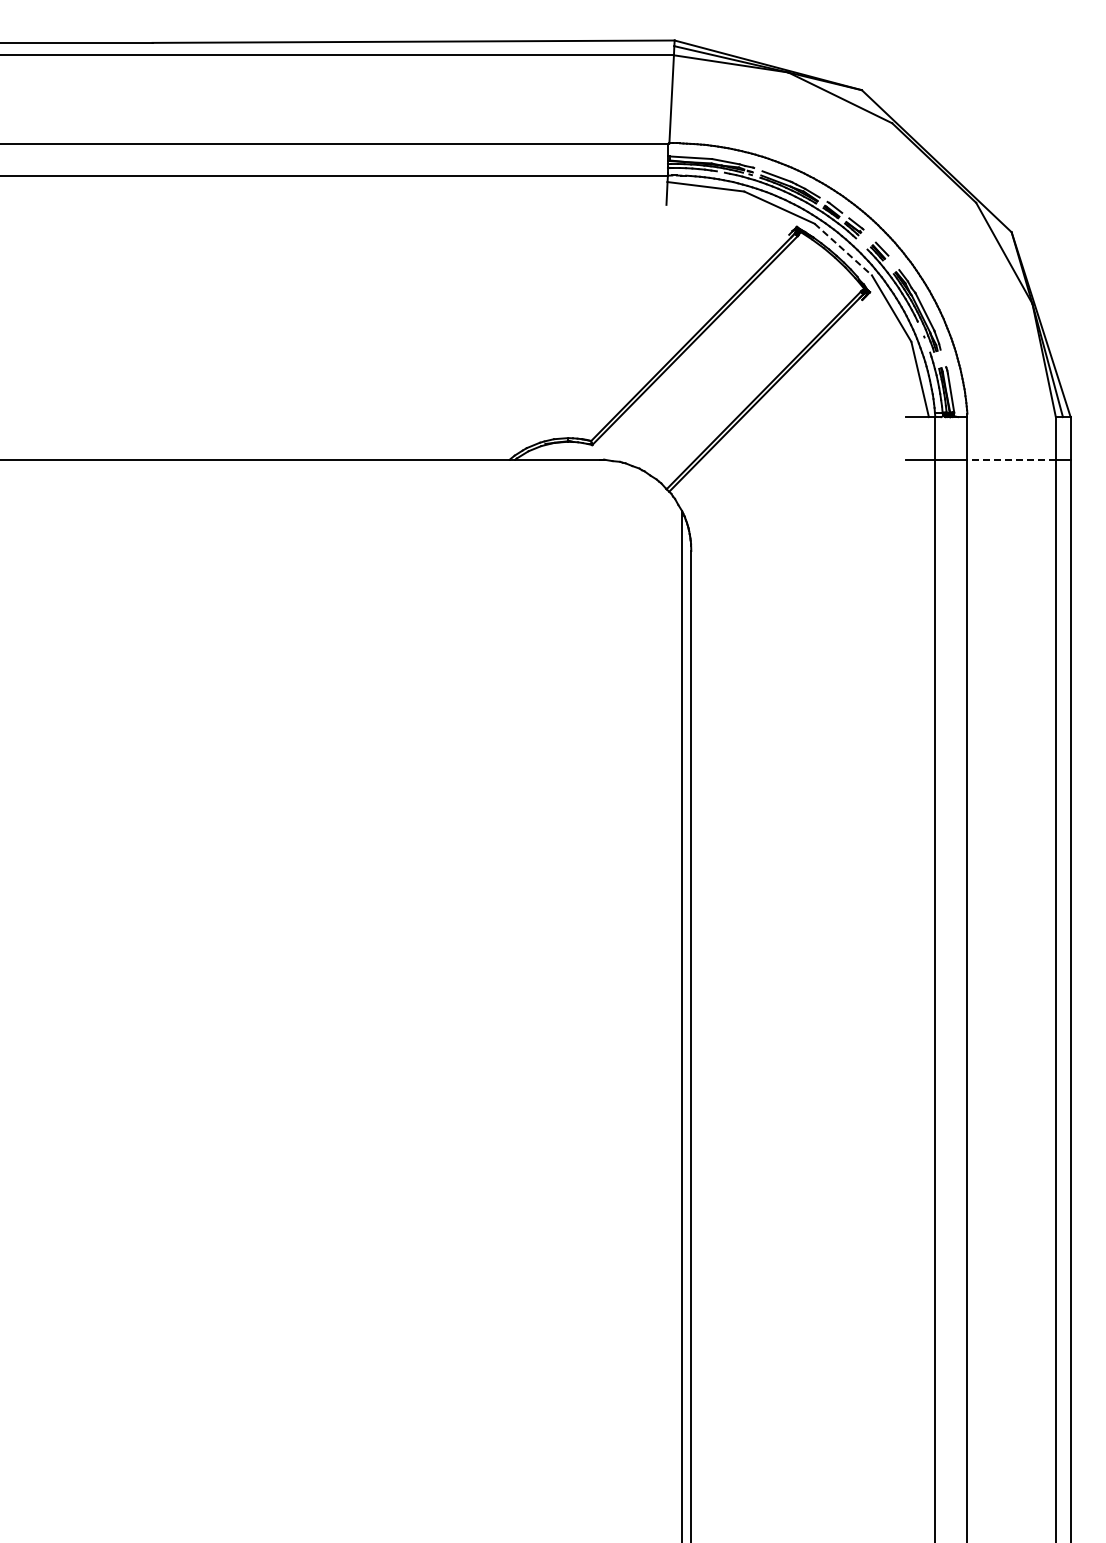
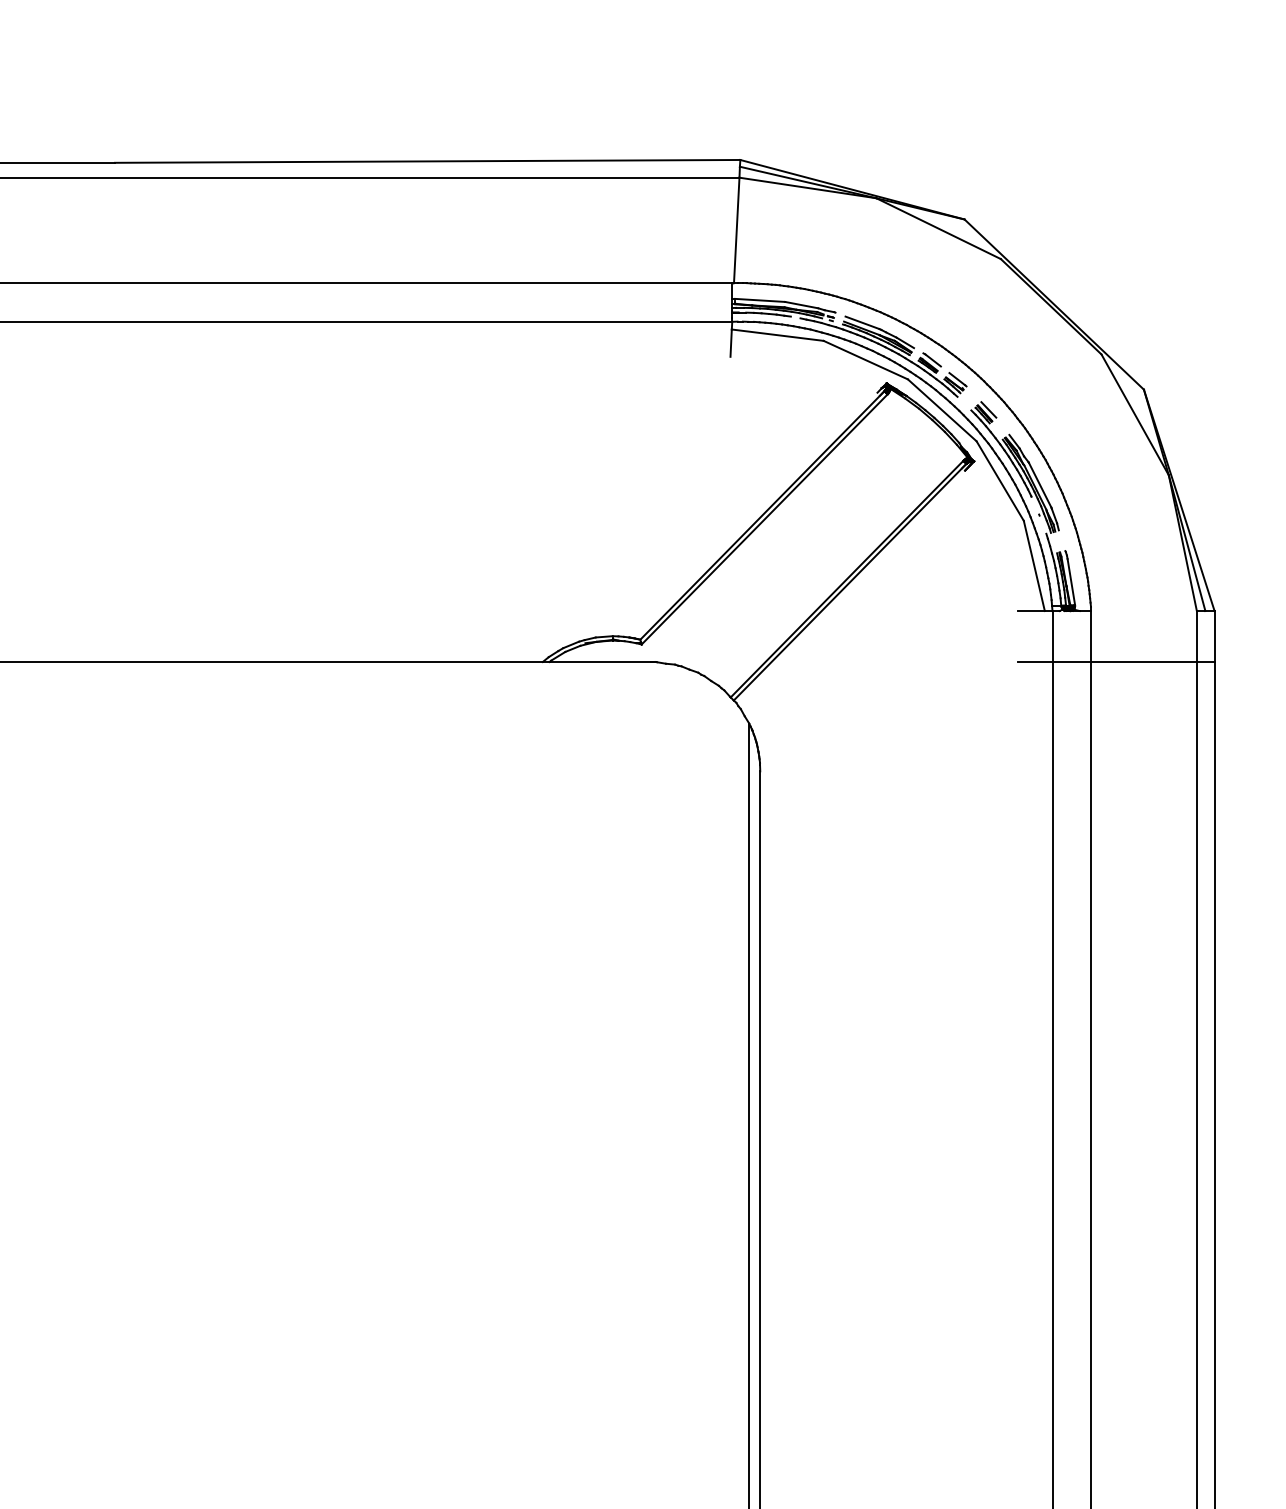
line: (843, 249) -> (942, 410), dashed -> solid
line: (1011, 459) -> (1143, 661), dashed -> solid

